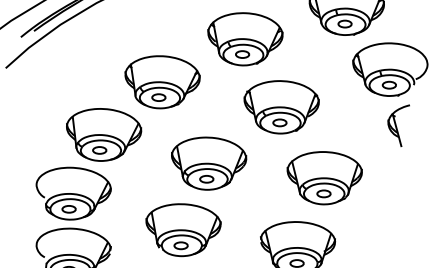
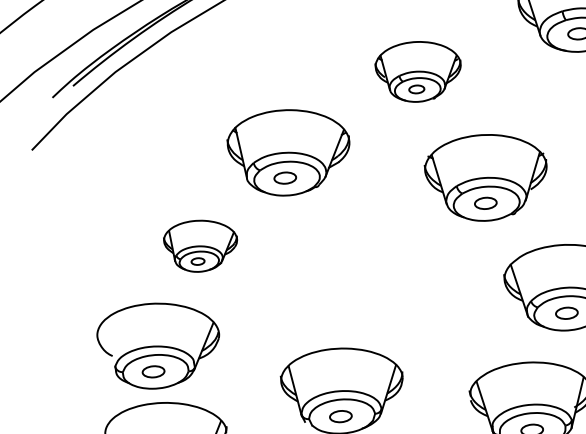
part: (245, 39) -> (418, 72), size x0.7
part: (104, 134) -> (201, 245), size x0.6
part: (209, 163) -> (376, 278), removed

